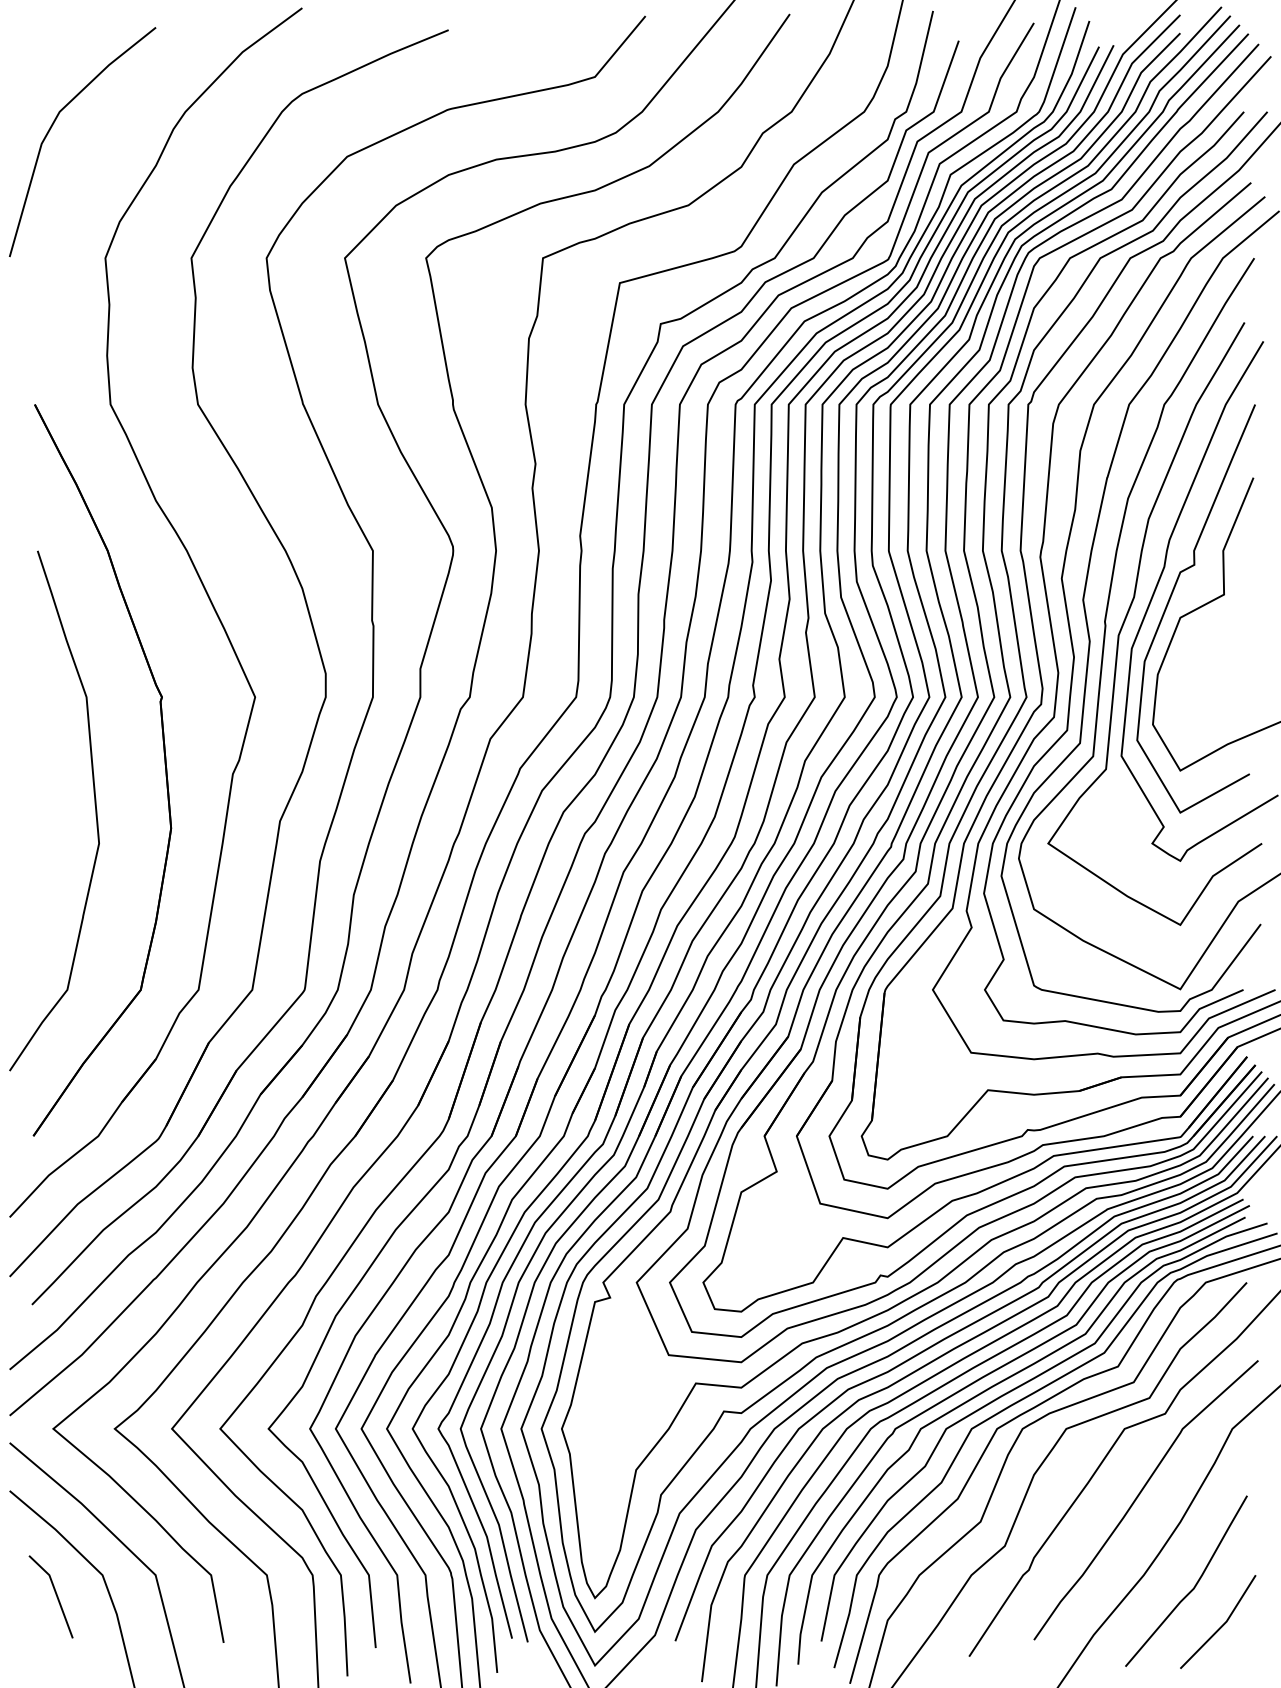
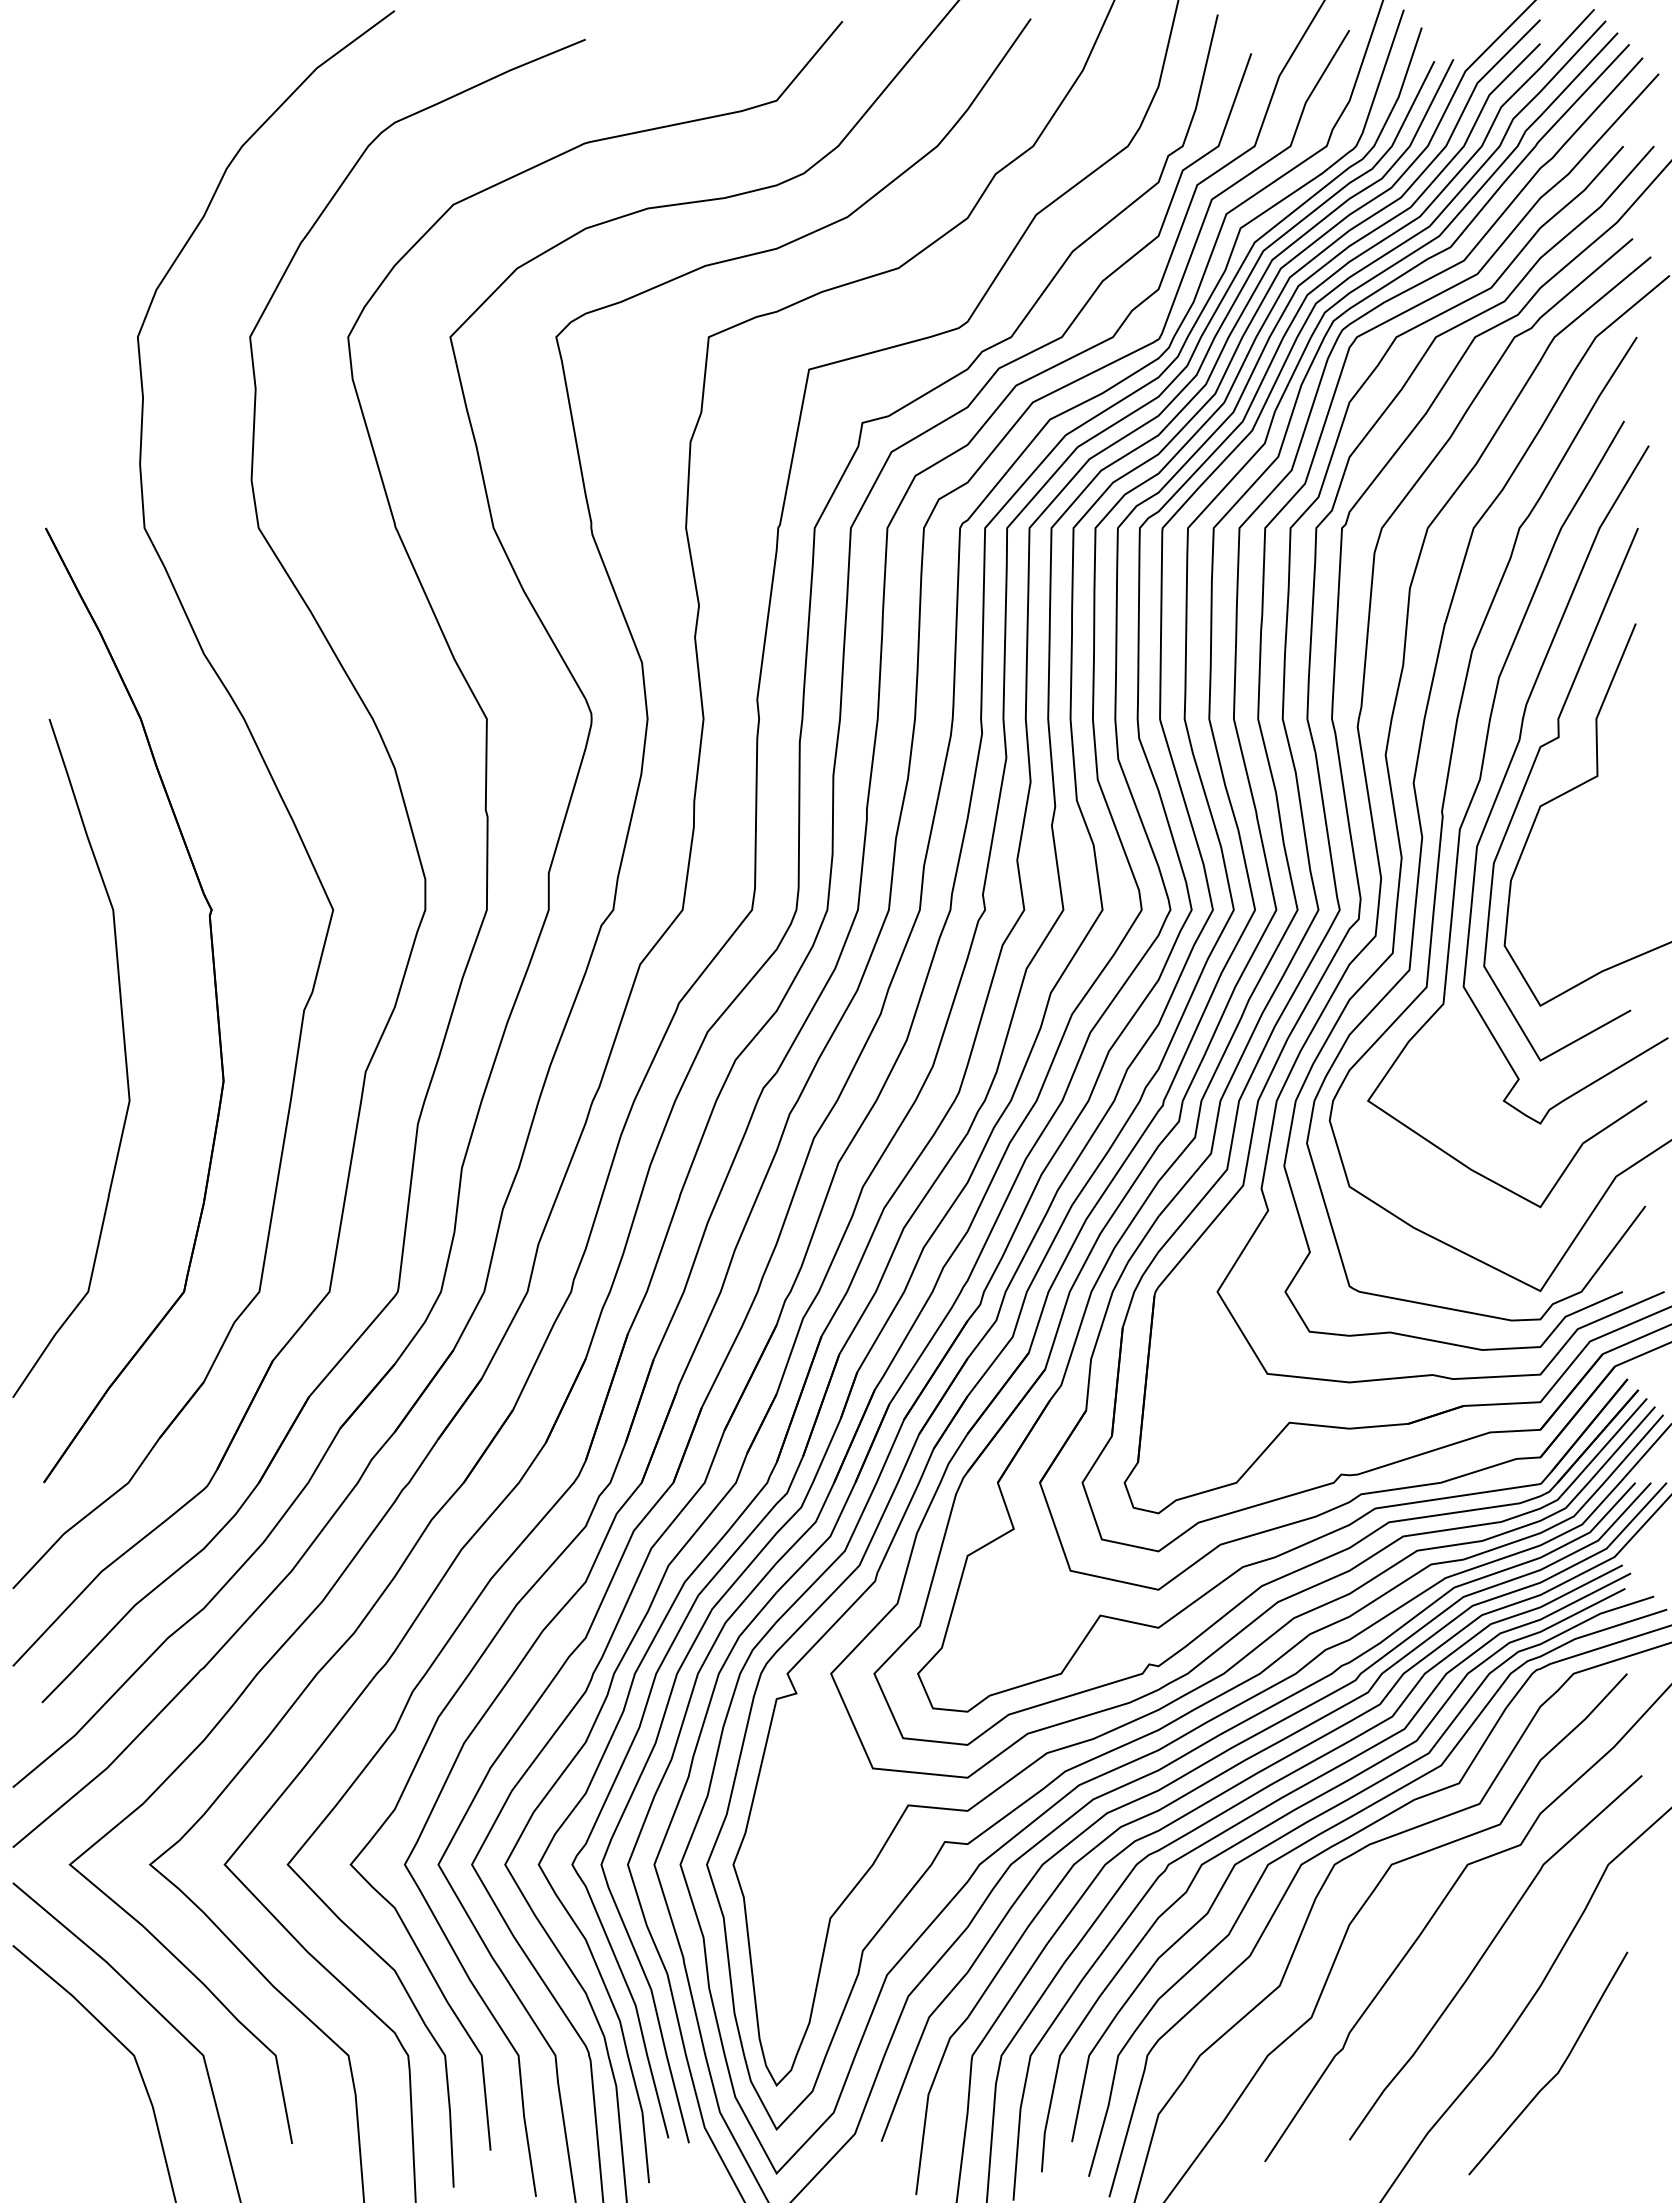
line: (53, 124) -> (70, 162), removed
line: (56, 1595) -> (73, 2082), removed
line: (1221, 1625) -> (1594, 2121), removed

